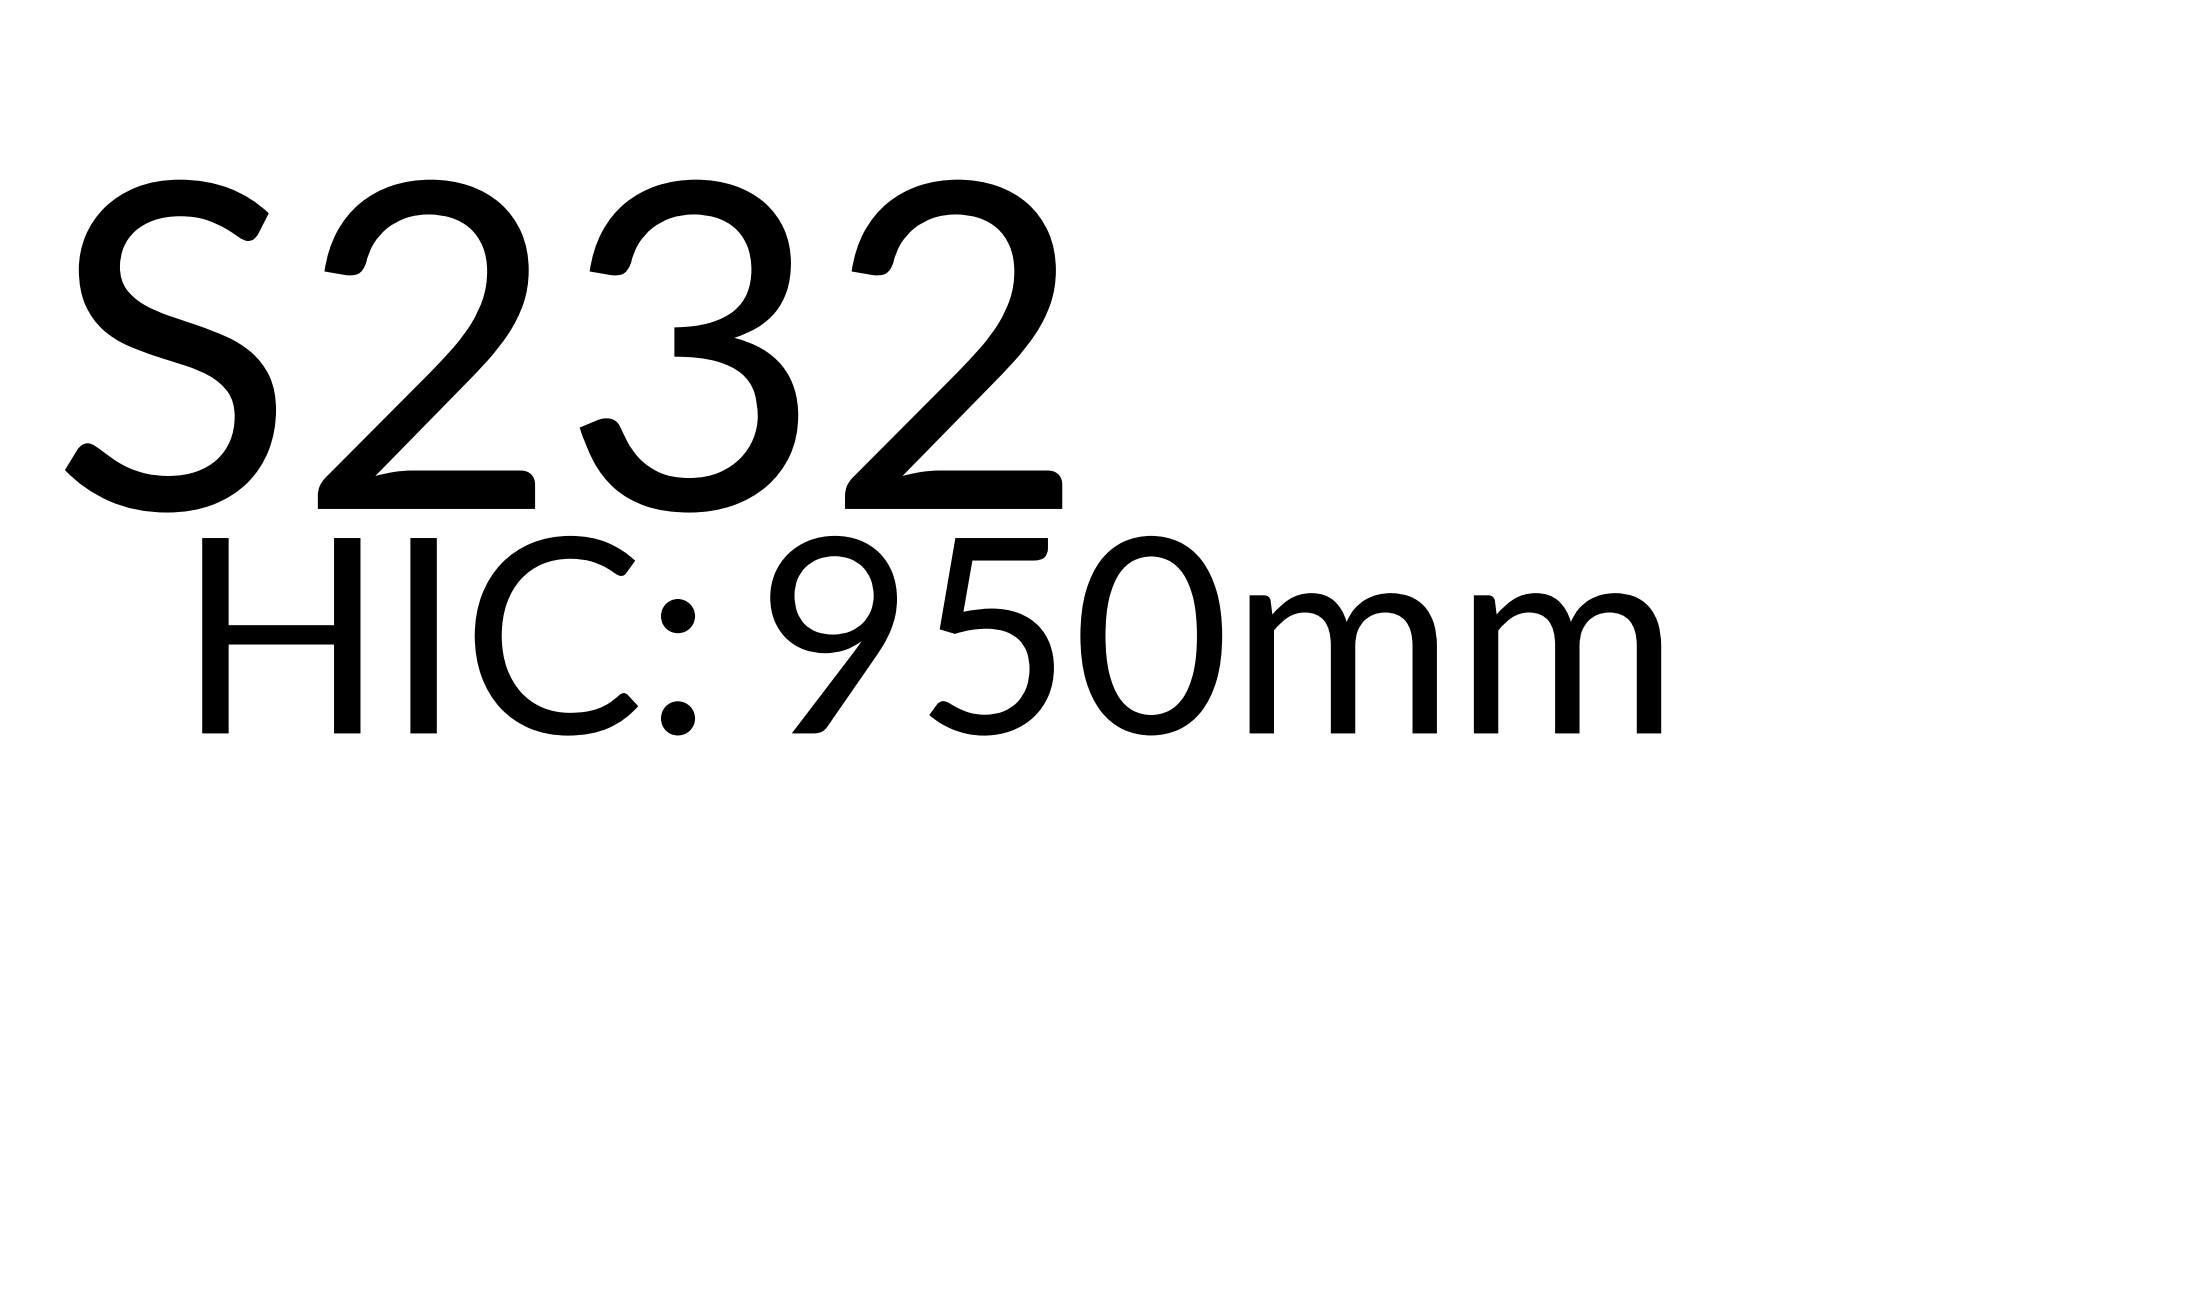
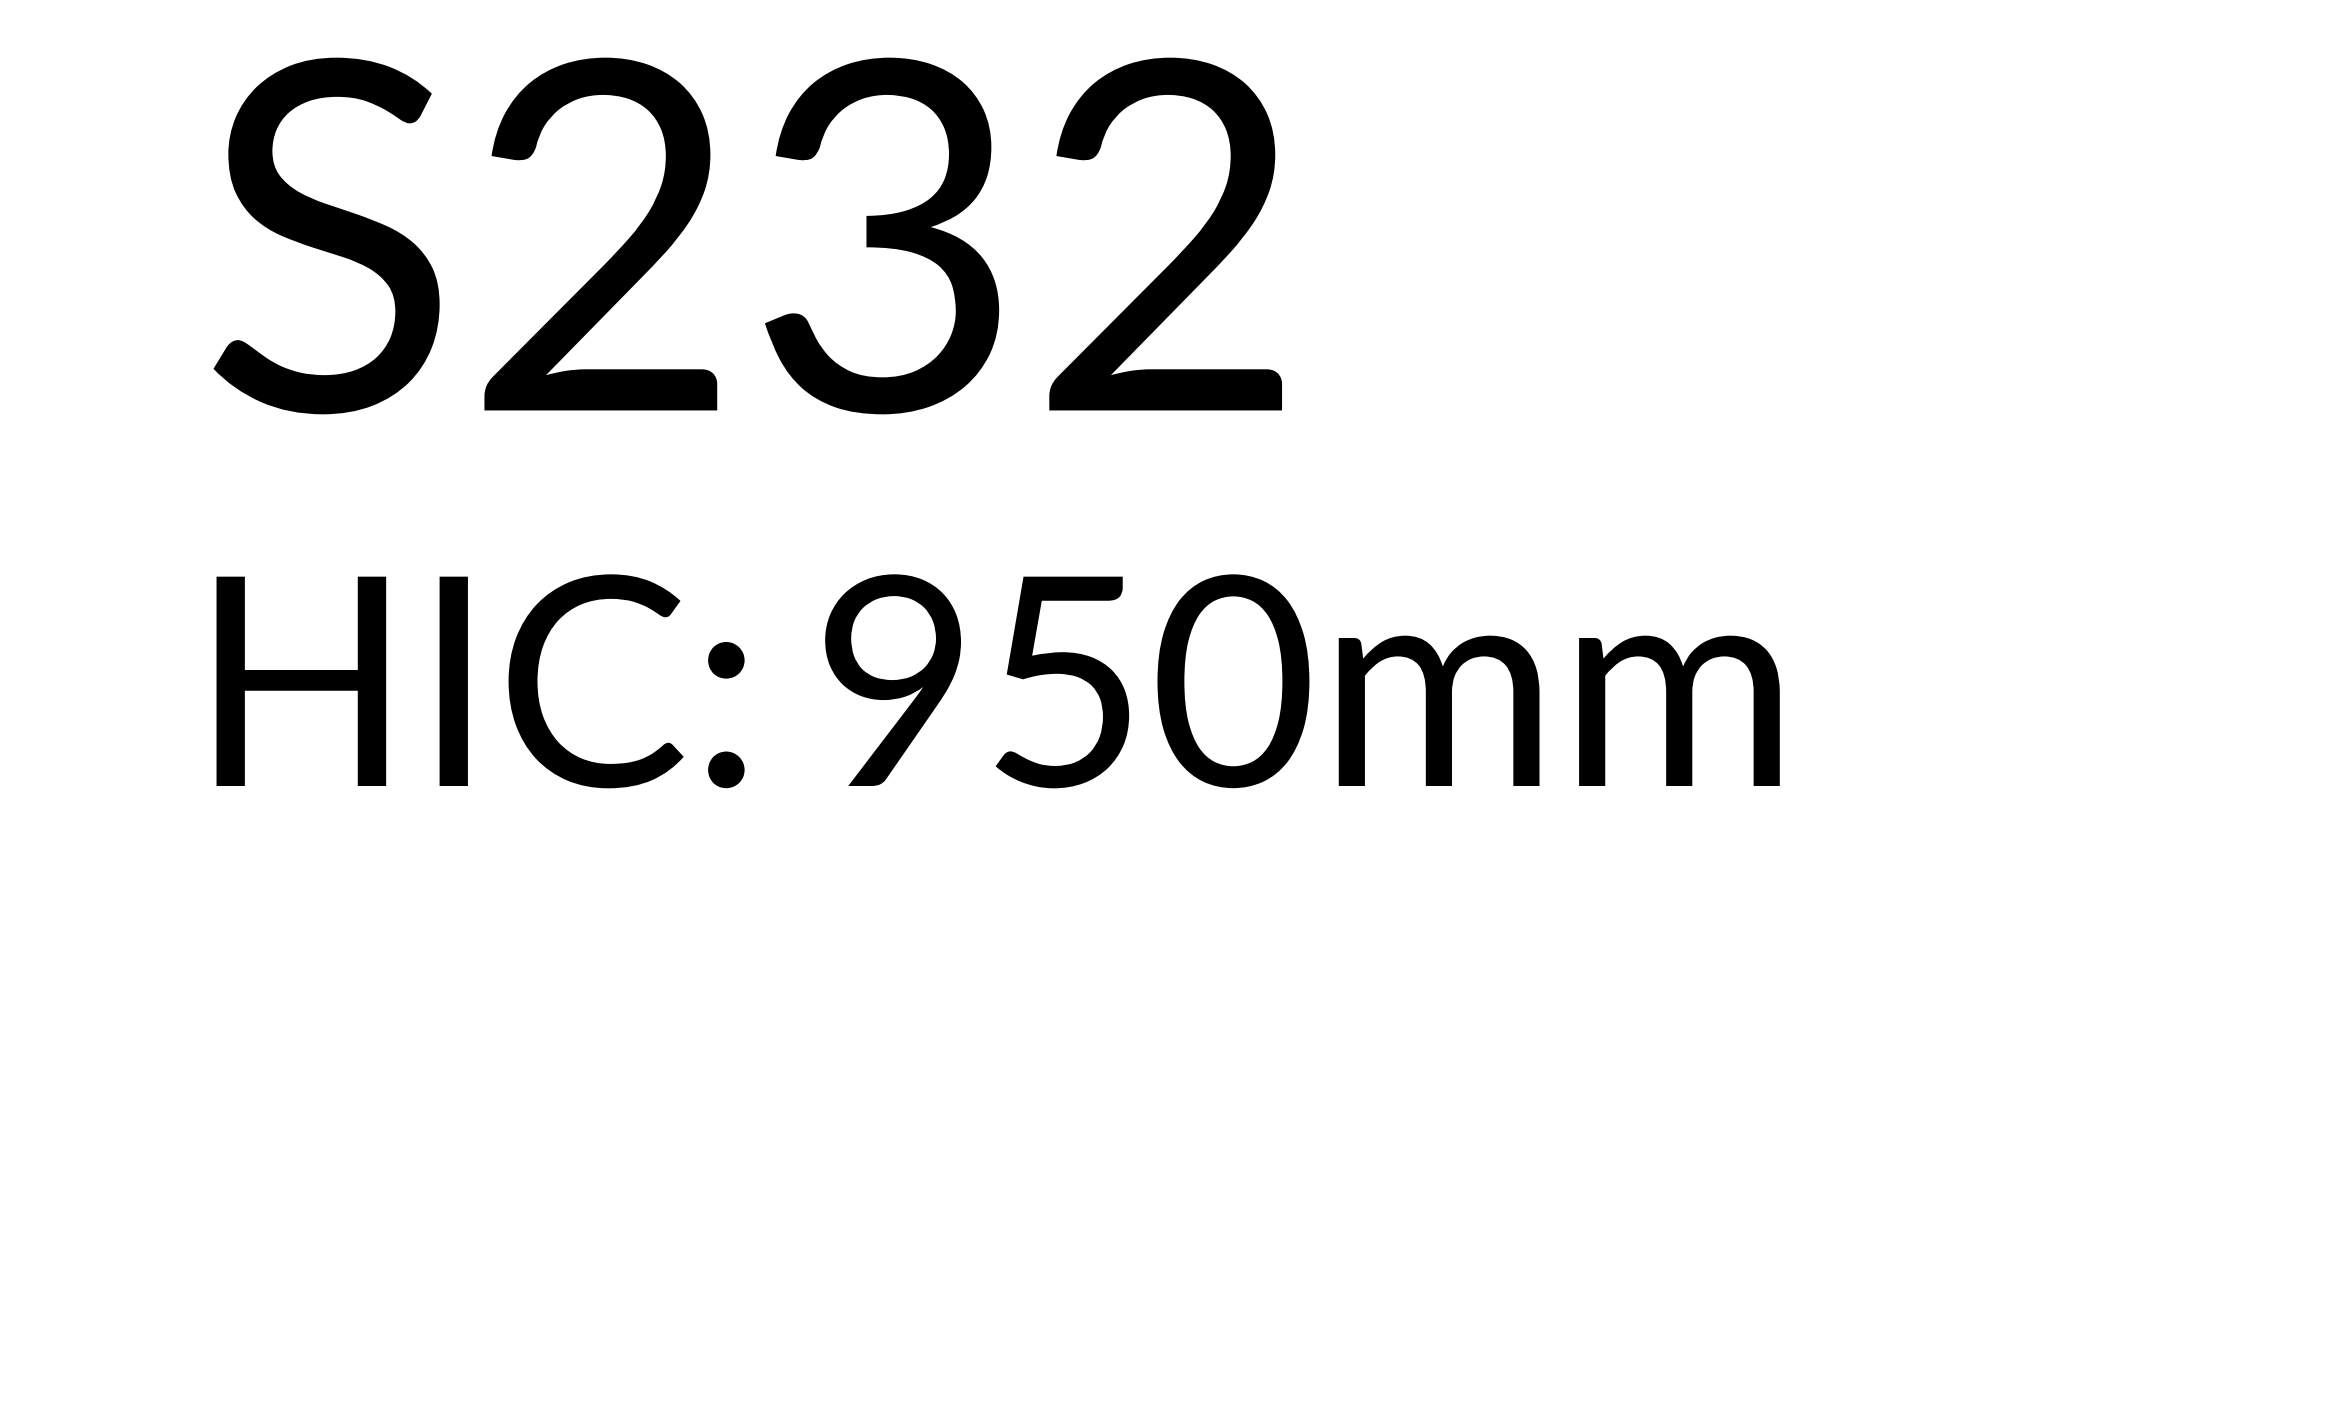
text: (563, 345) -> (747, 235), moved

